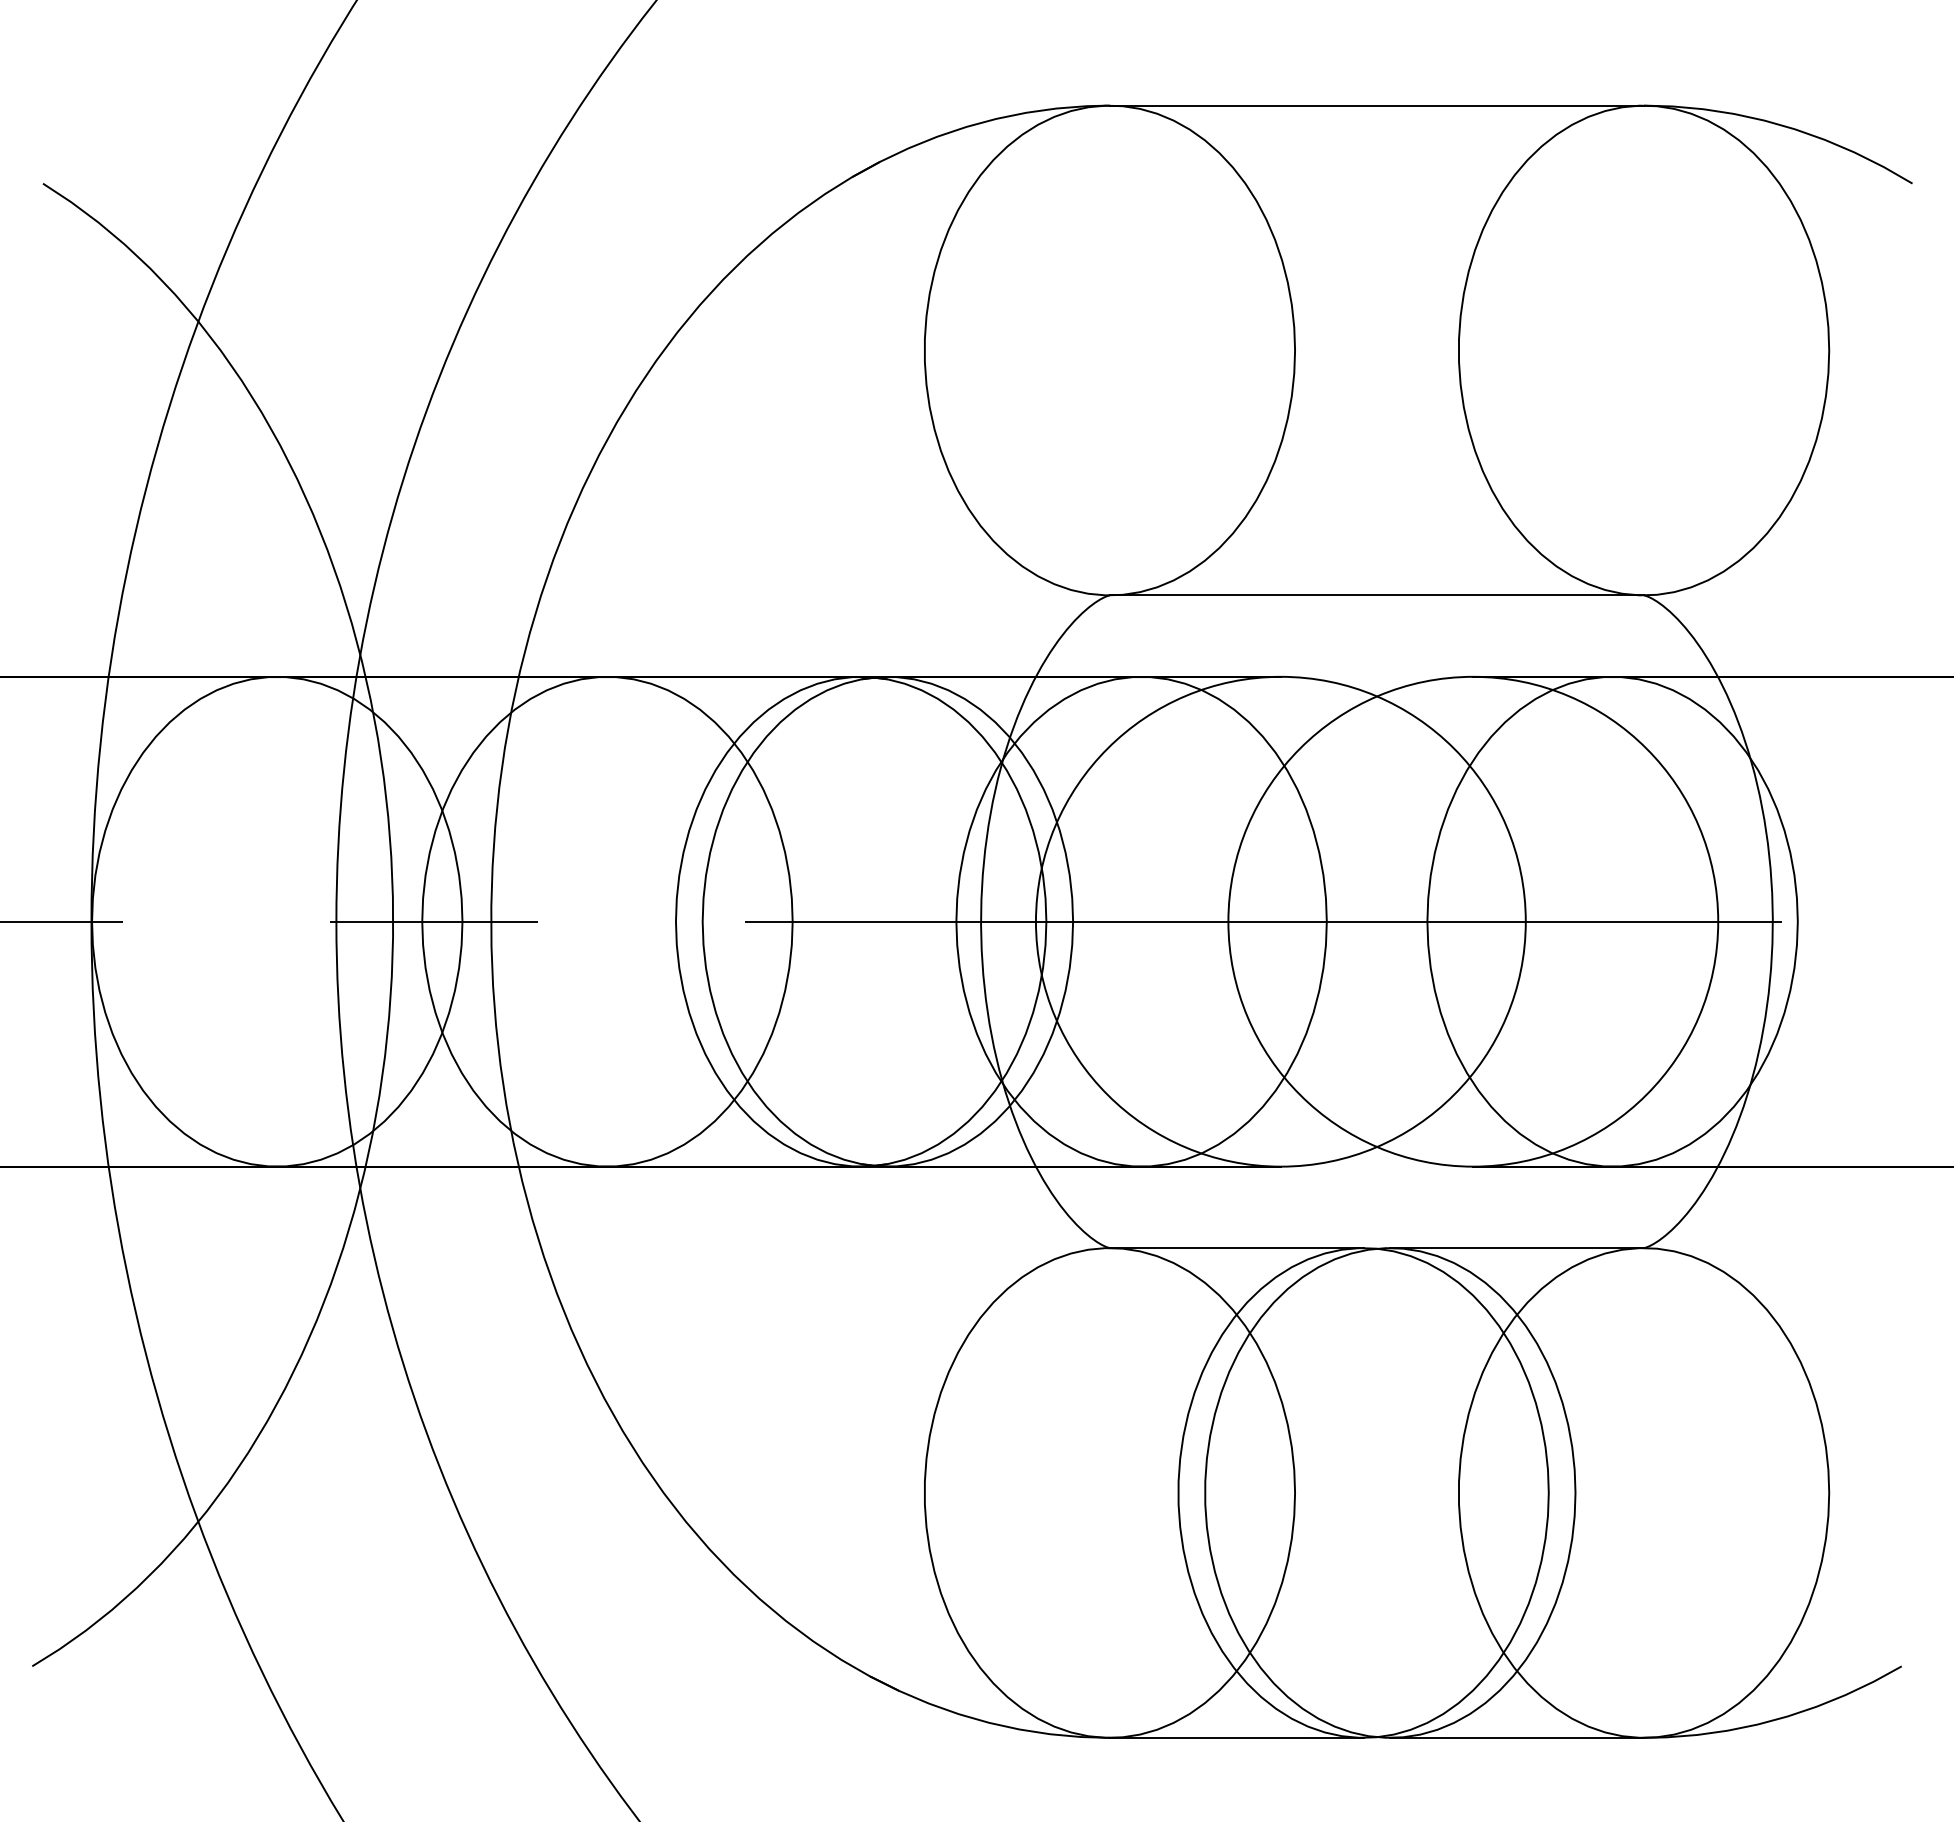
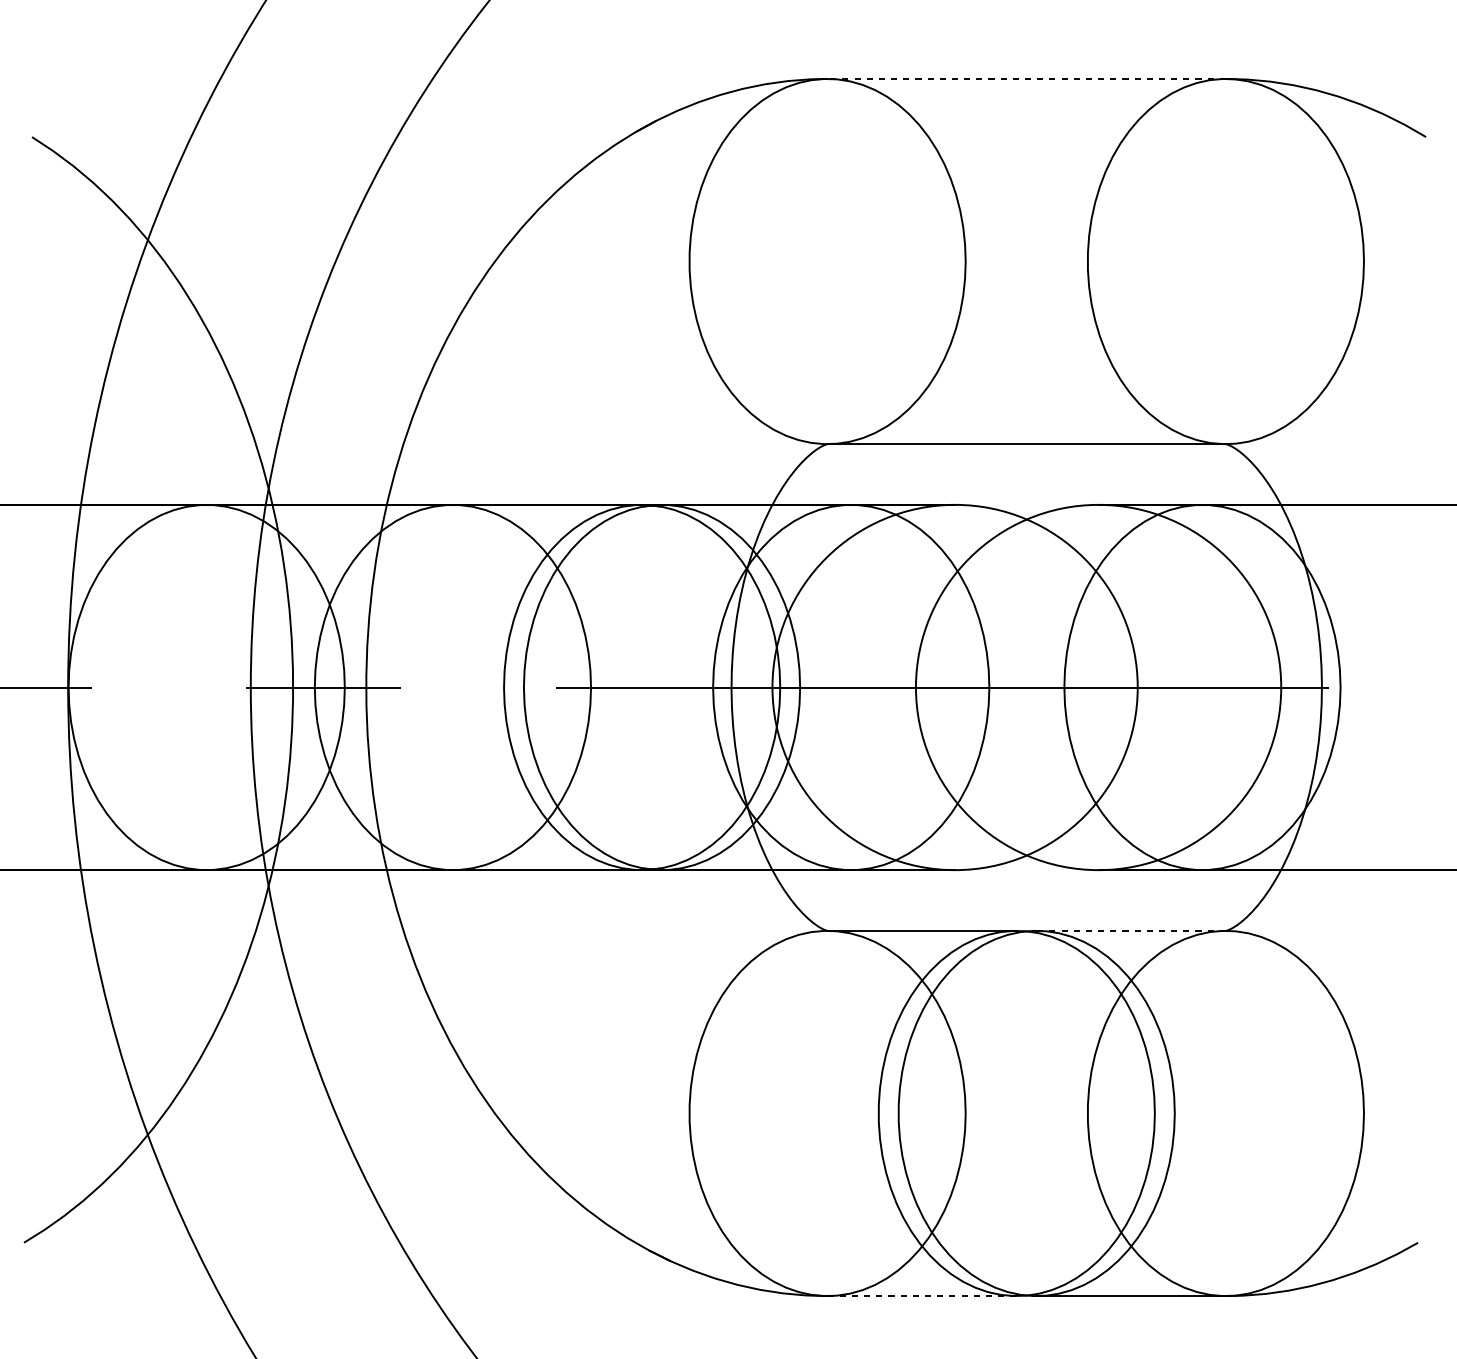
line: (1376, 105) -> (1026, 78), solid -> dashed
line: (1517, 1248) -> (1131, 931), solid -> dashed
line: (1236, 1737) -> (922, 1295), solid -> dashed

